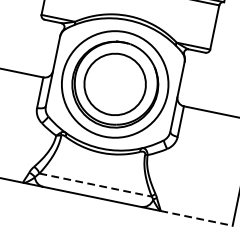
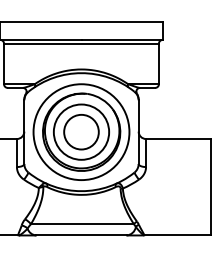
circle: (115, 84) -> (81, 132), added
line: (95, 185) -> (82, 224), dashed -> solid
line: (196, 218) -> (177, 235), dashed -> solid

